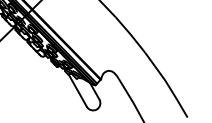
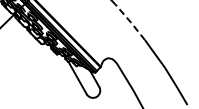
line: (130, 34) -> (130, 21), solid -> dashed

